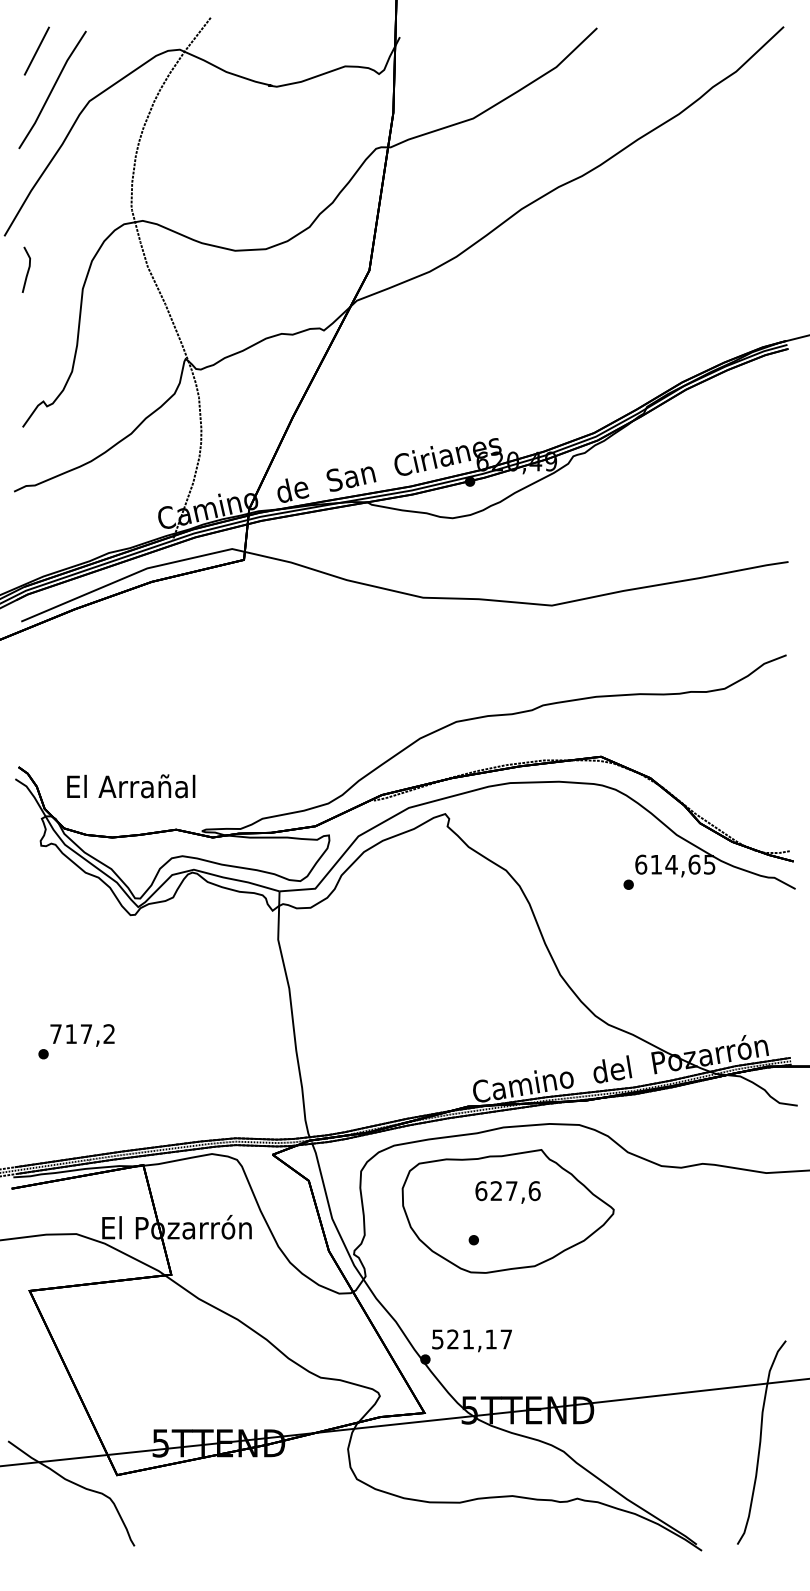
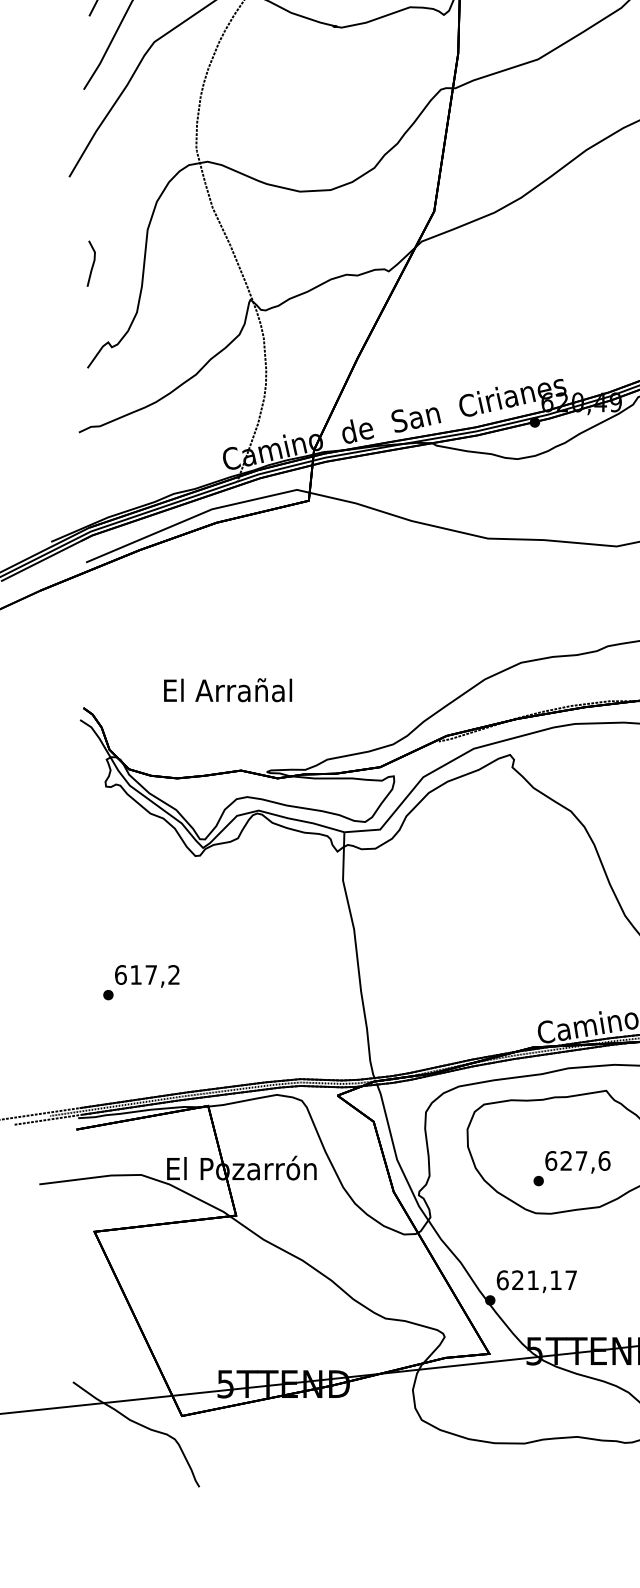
line: (27, 269) -> (92, 263), moved
text: (131, 786) -> (228, 690), moved
text: (56, 1034) -> (121, 975), 717,2 -> 617,2
text: (507, 1192) -> (577, 1162), moved
text: (437, 1339) -> (502, 1280), 521,17 -> 621,17

